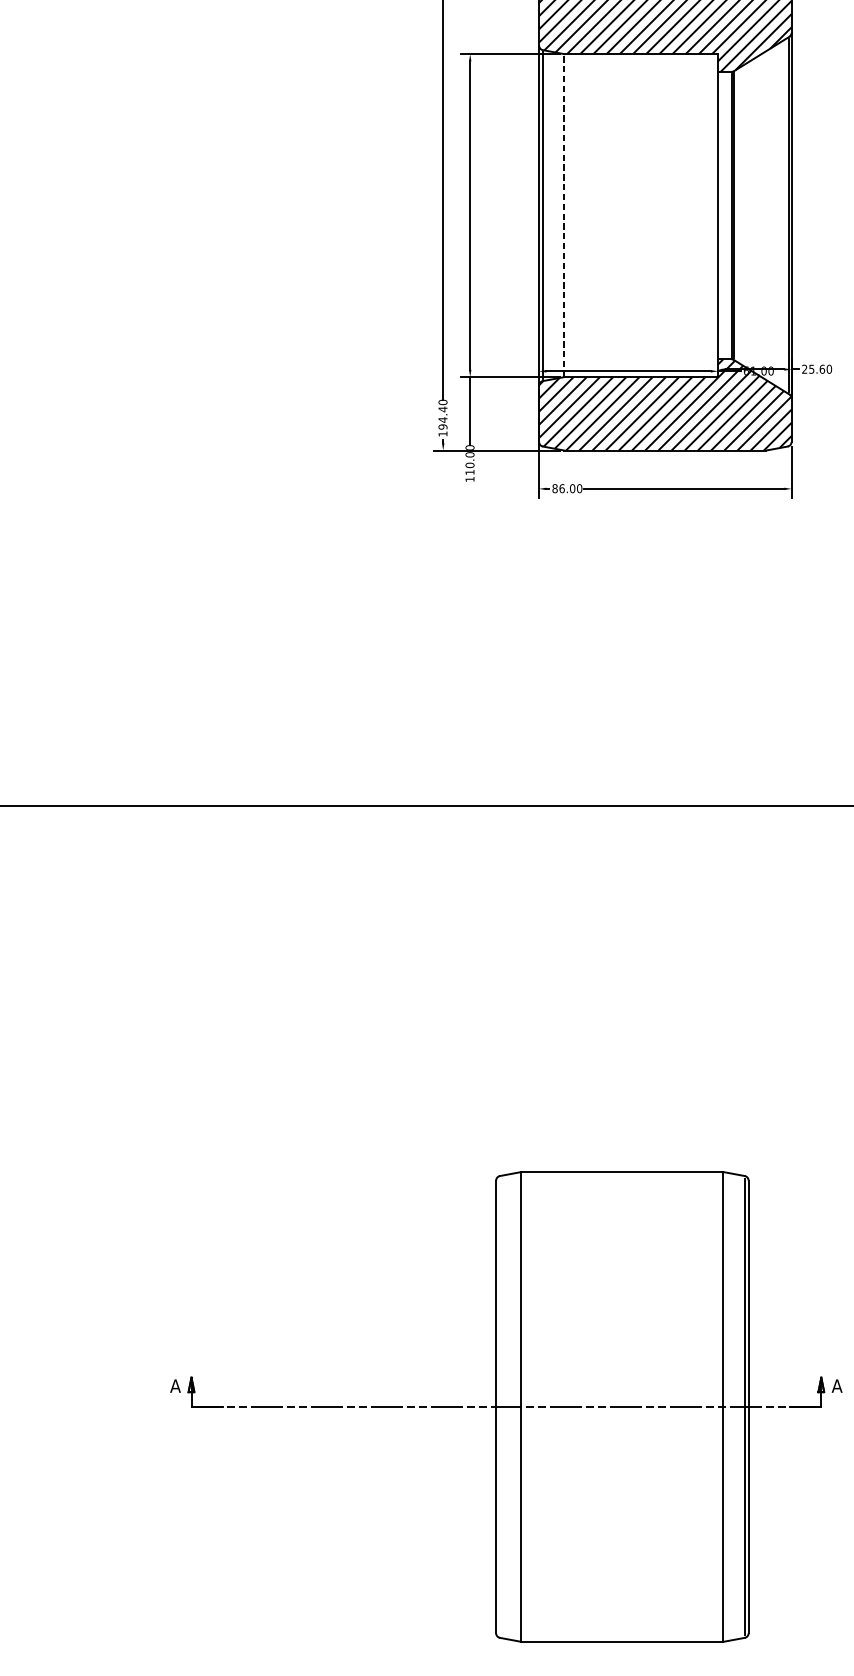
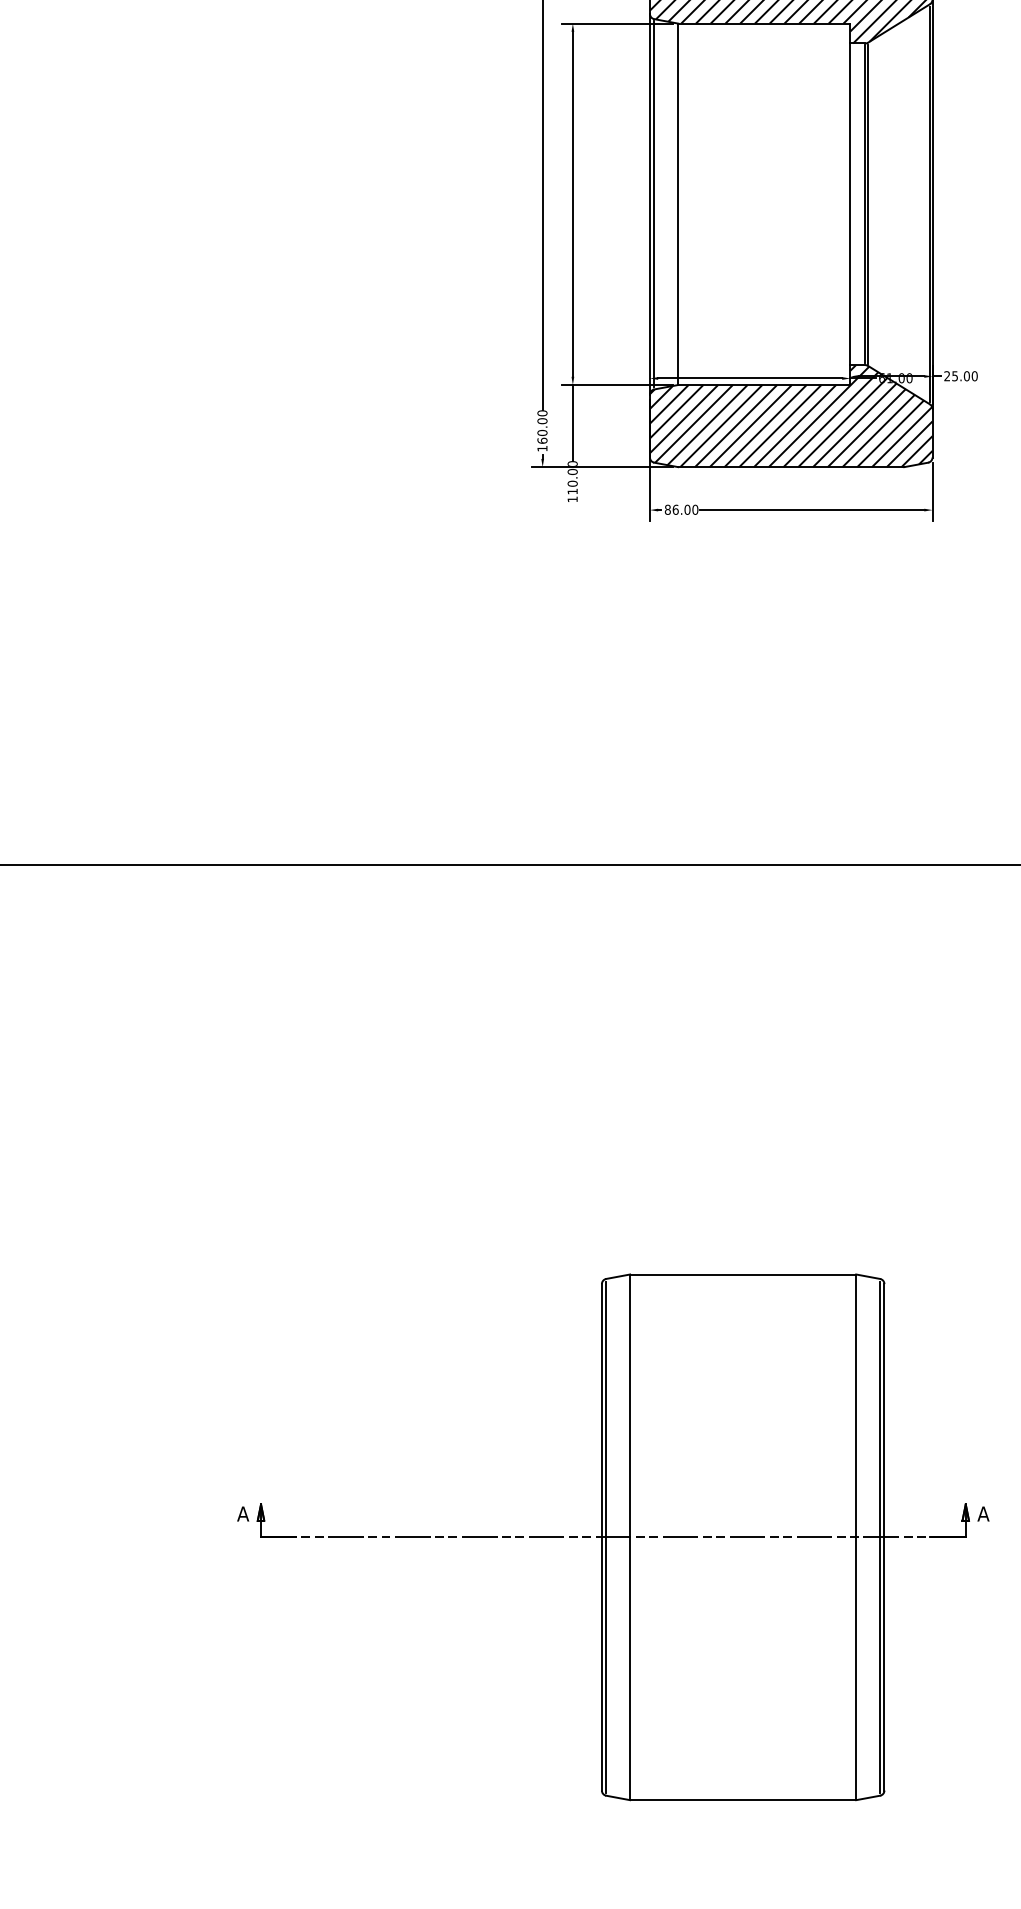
line: (564, 215) -> (678, 204), dashed -> solid
text: (821, 368) -> (966, 375), 25.60 -> 25.00
text: (443, 417) -> (542, 430), 194.40 -> 160.00
line: (500, 1407) -> (606, 1537), added

